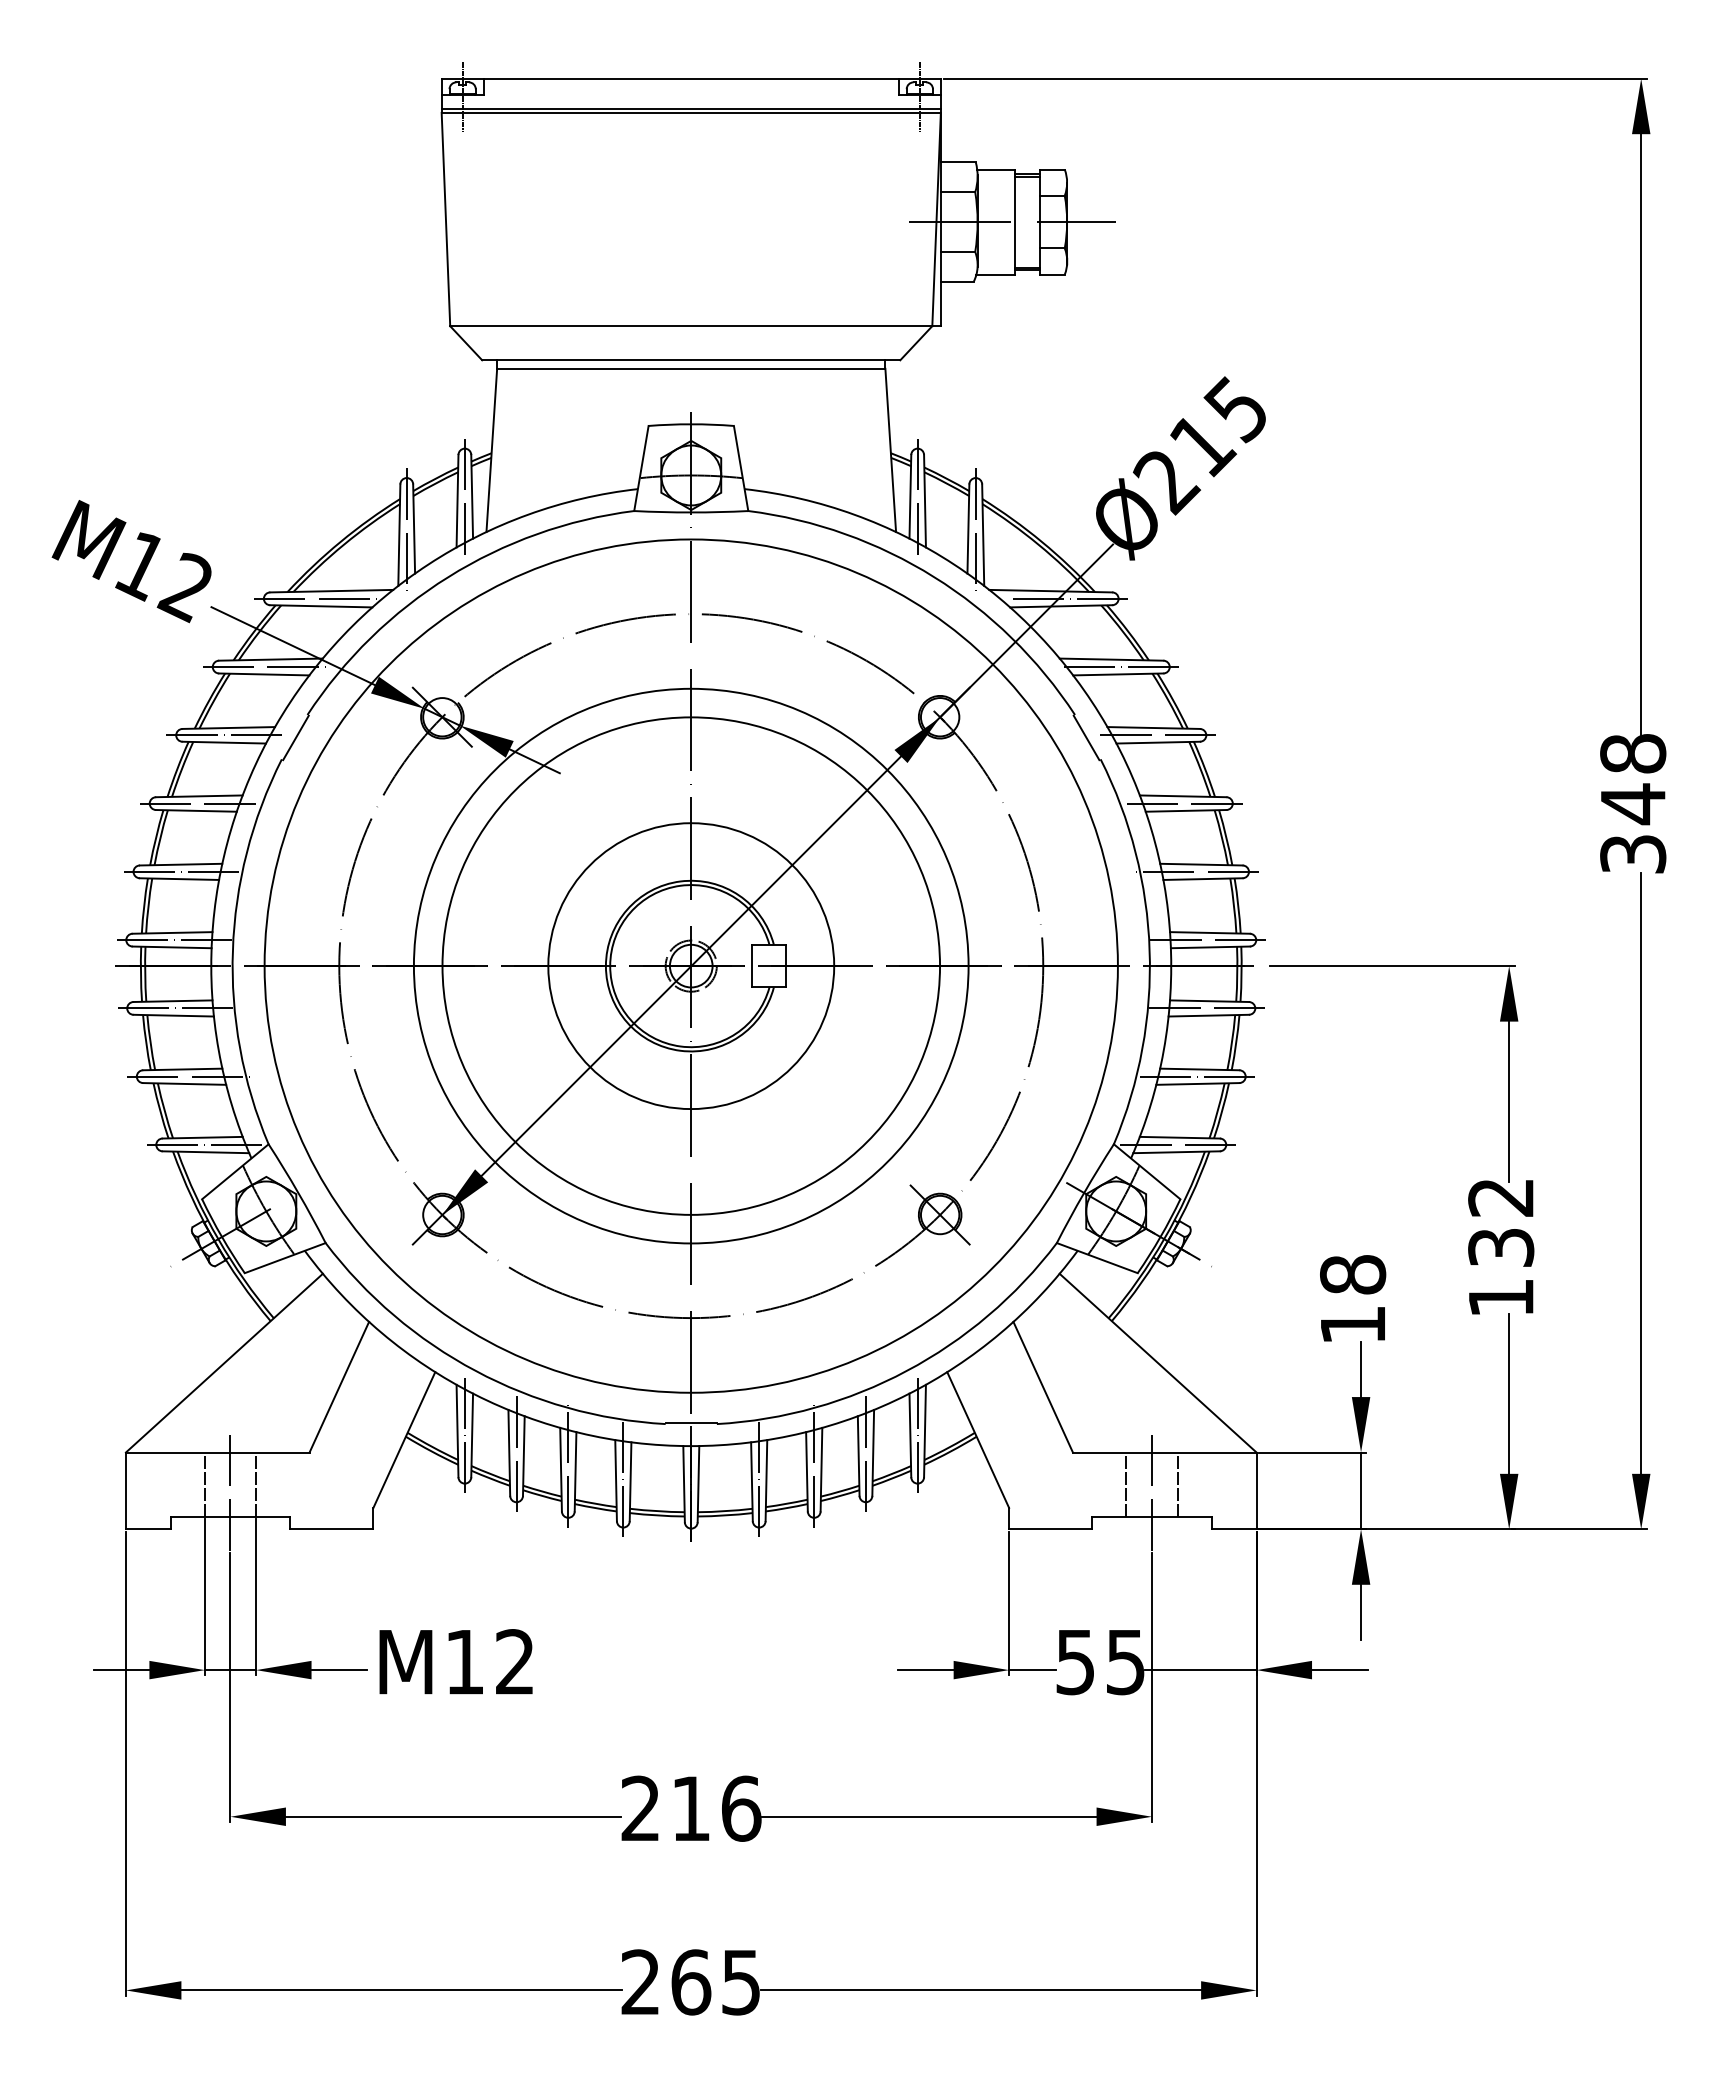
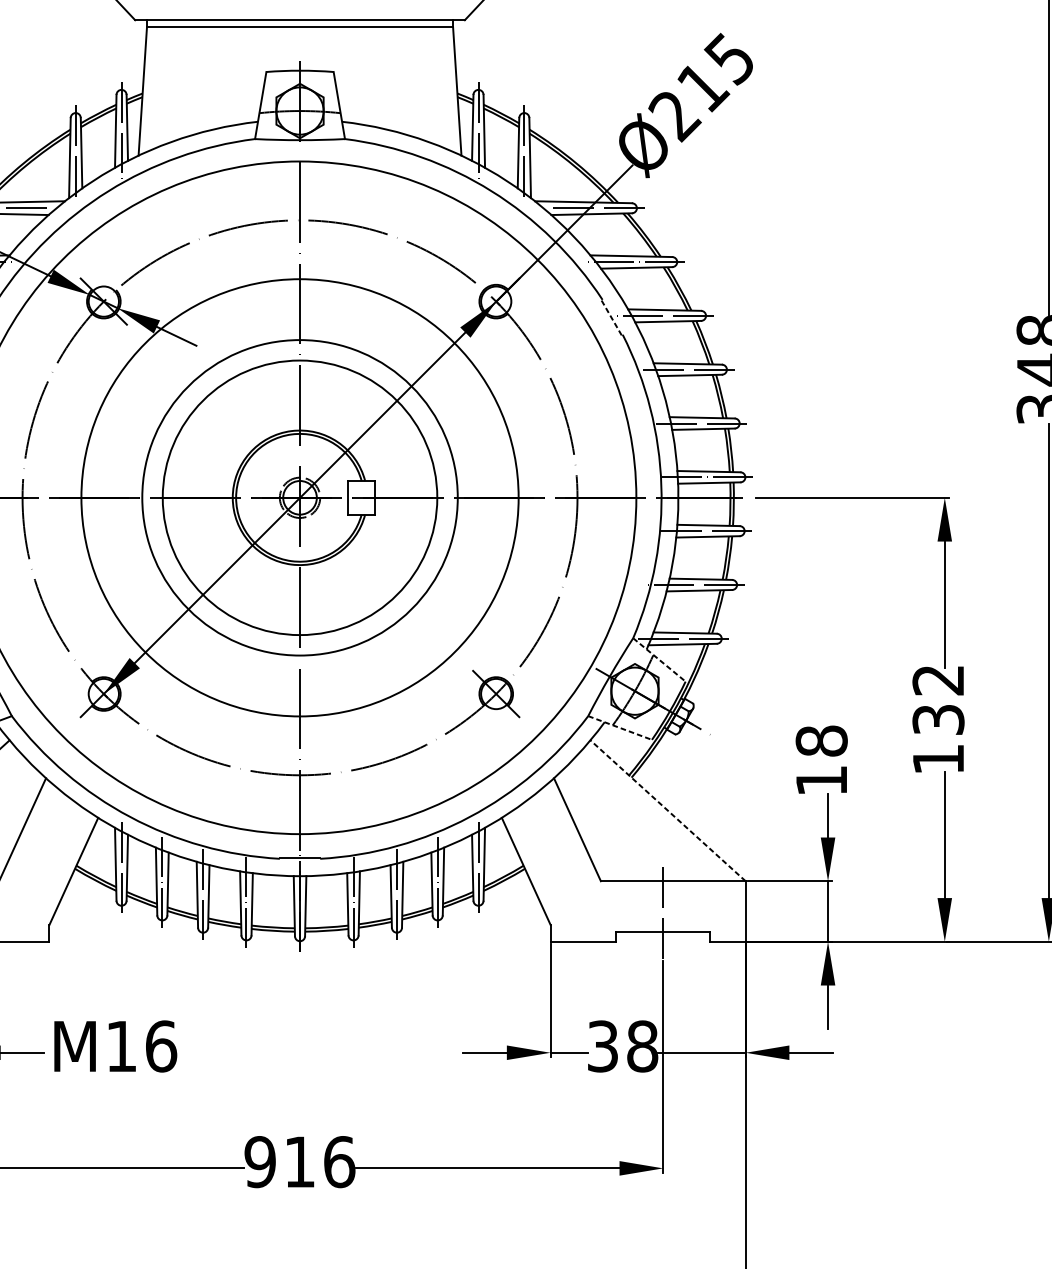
line: (1086, 737) -> (611, 317), solid -> dashed
circle: (691, 965) -> (300, 497), size x0.7
circle: (691, 966) -> (300, 498), size x1.4
line: (1147, 1172) -> (659, 660), solid -> dashed
line: (1097, 1258) -> (620, 728), solid -> dashed
line: (1158, 1363) -> (668, 811), solid -> dashed
line: (1126, 1484) -> (643, 906), removed
line: (1177, 1484) -> (683, 906), removed
text: (515, 1662) -> (161, 1046), M12 -> M16
text: (1101, 1662) -> (623, 1046), 55 -> 38
text: (640, 1808) -> (260, 1161), 216 -> 916

